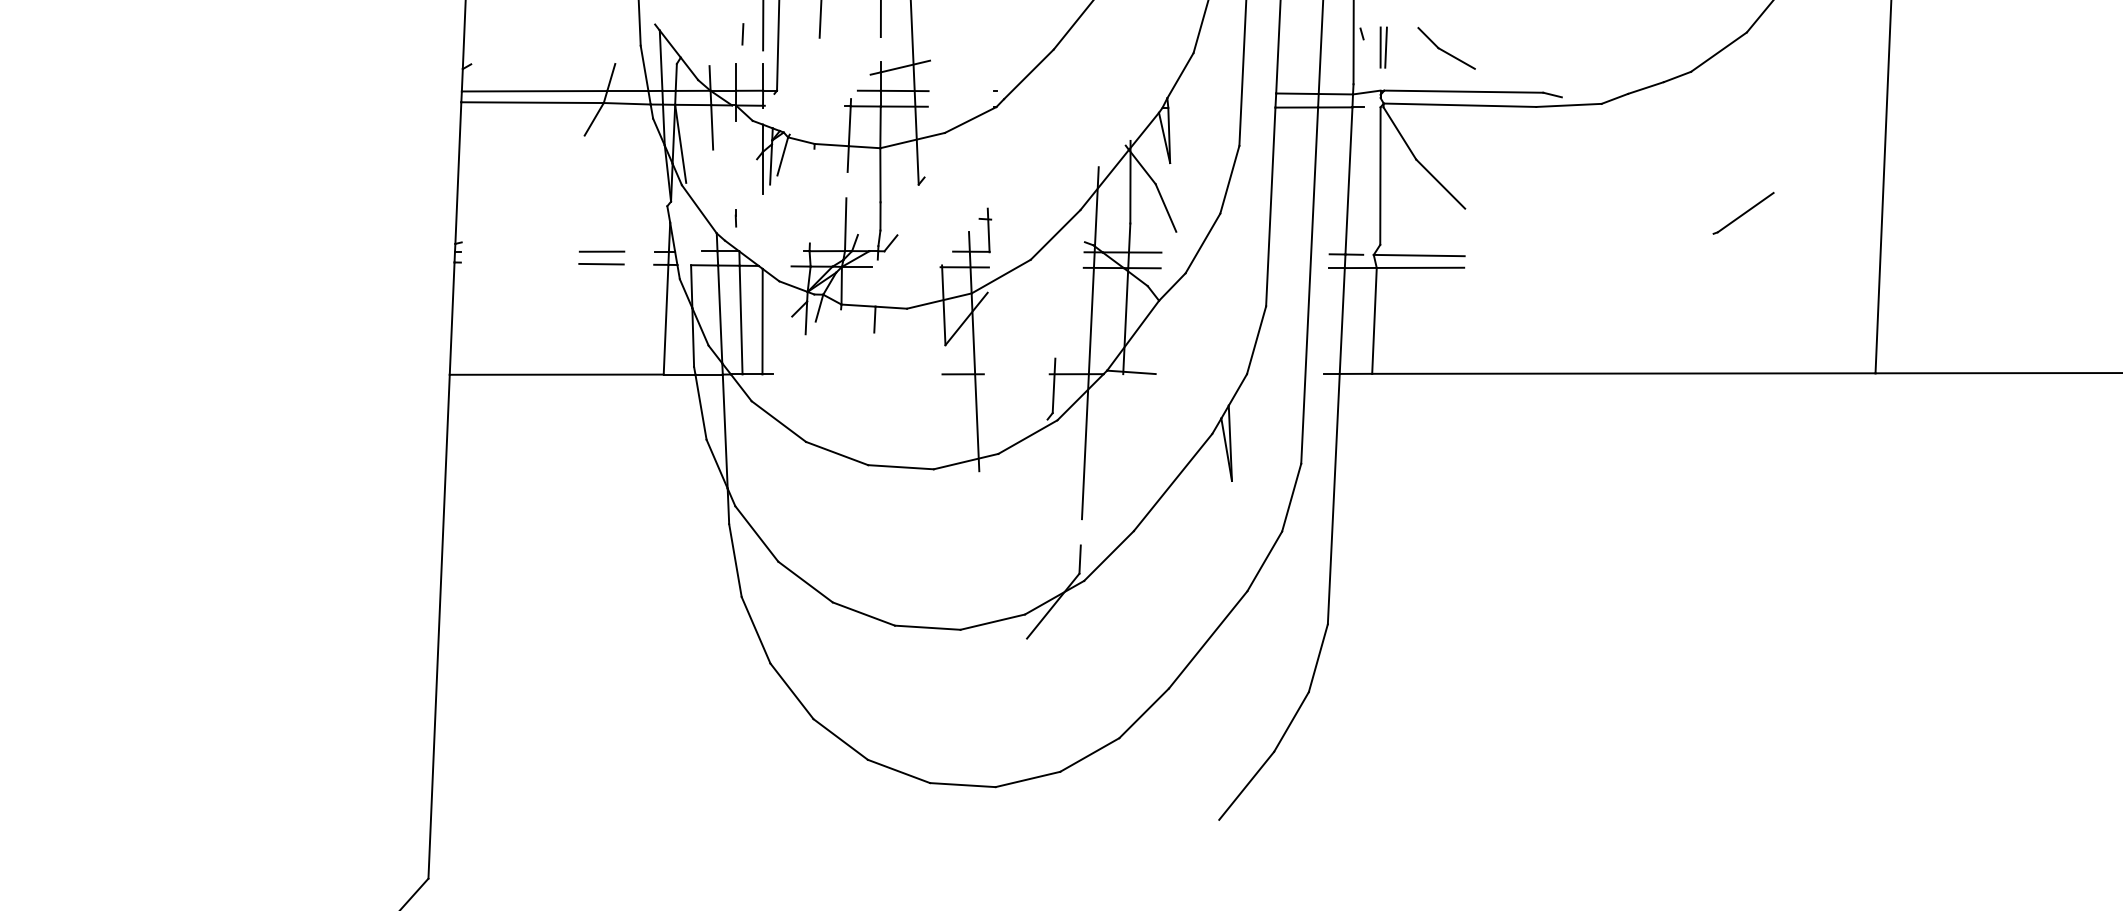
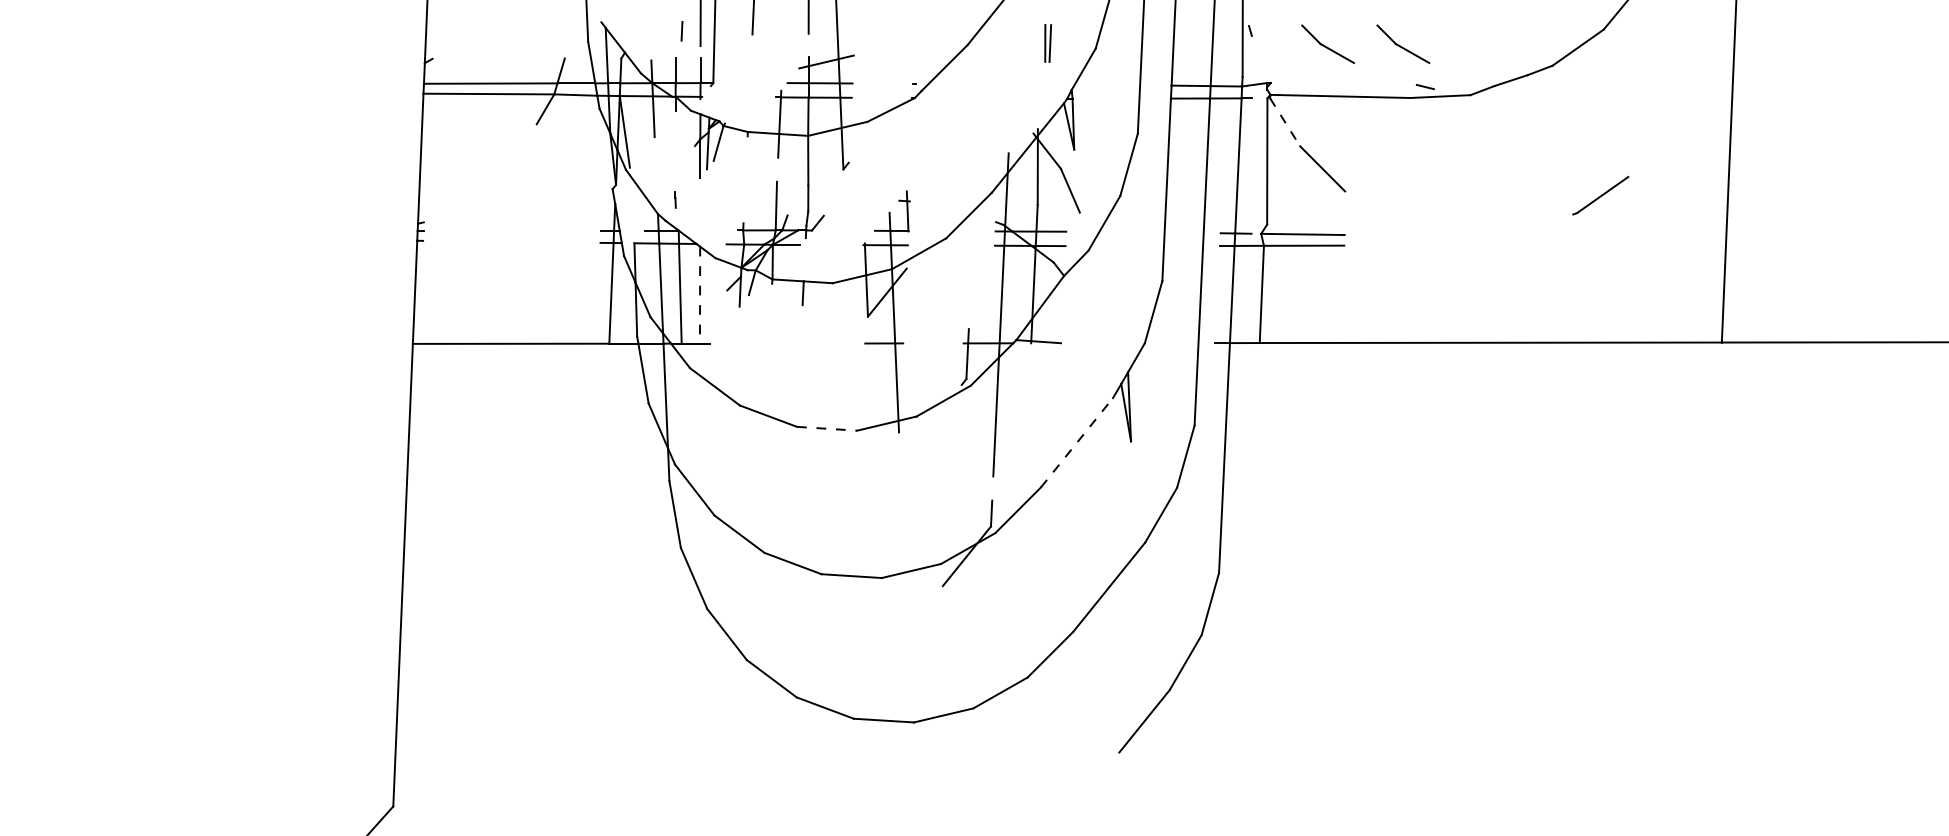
part: (1383, 47) -> (1047, 43), moved
part: (1528, 48) -> (1403, 44), added
line: (1463, 91) -> (1343, 83), removed
line: (1399, 133) -> (1284, 122), solid -> dashed
line: (601, 251) -> (552, 230), removed
line: (601, 263) -> (552, 241), removed
line: (762, 321) -> (699, 294), solid -> dashed
line: (901, 467) -> (827, 429), solid -> dashed
line: (1173, 482) -> (1077, 442), solid -> dashed

